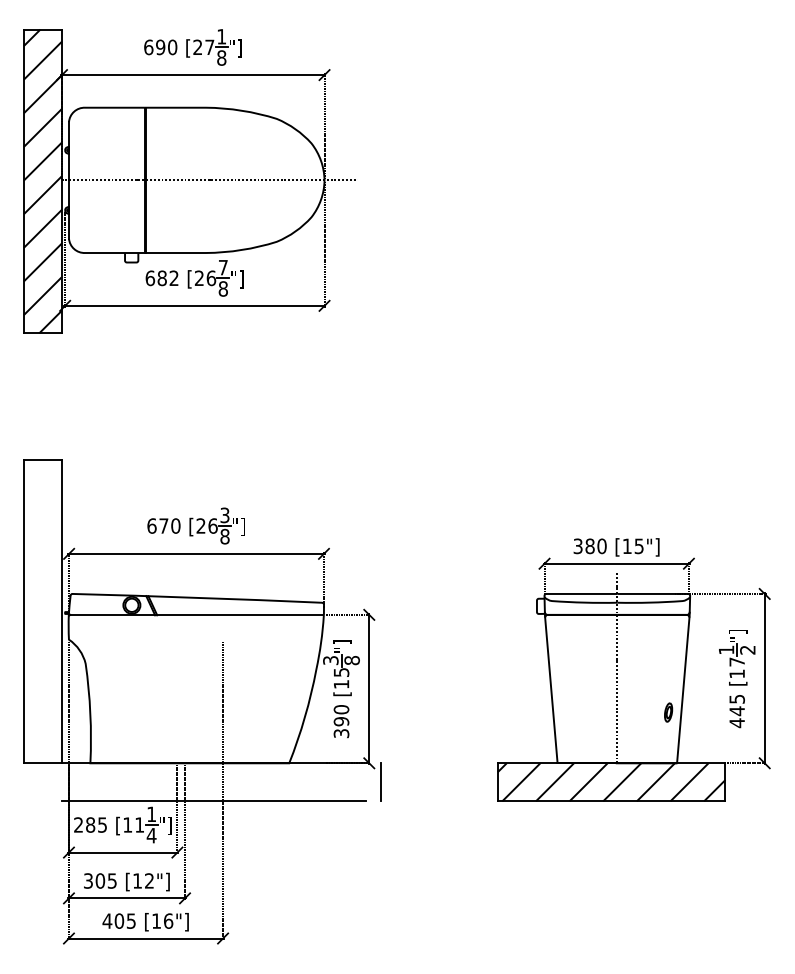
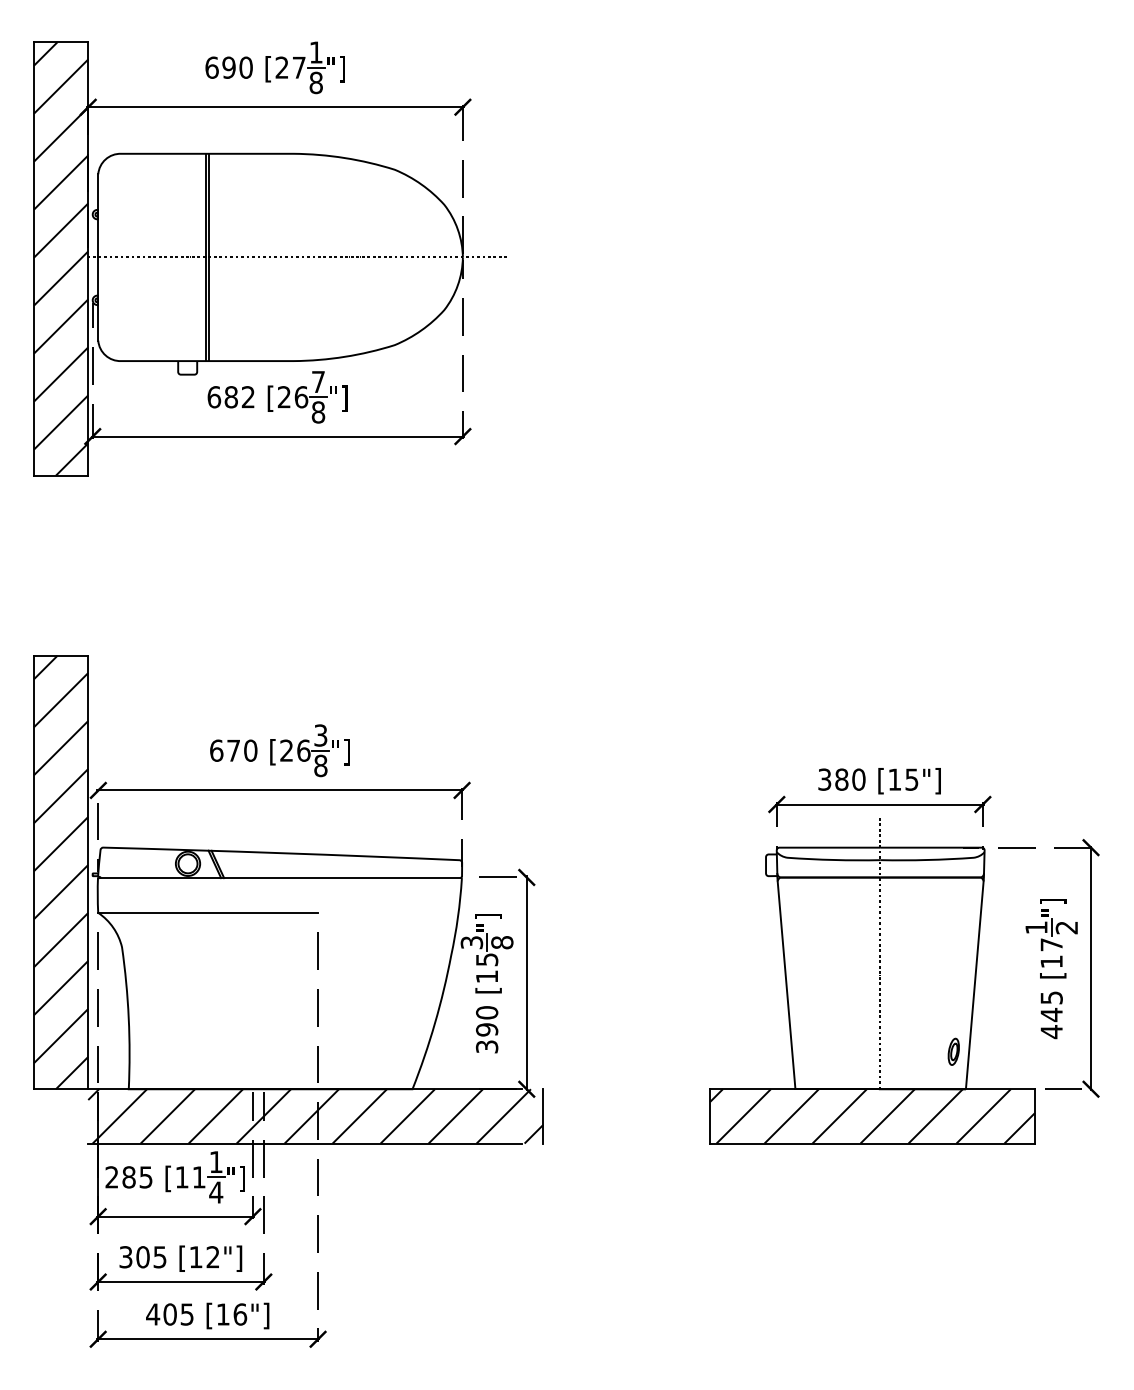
hatch: (42, 611) -> (60, 872), added
line: (146, 639) -> (208, 912), added
part: (668, 712) -> (953, 1051), moved
hatch: (221, 782) -> (315, 1116), added

